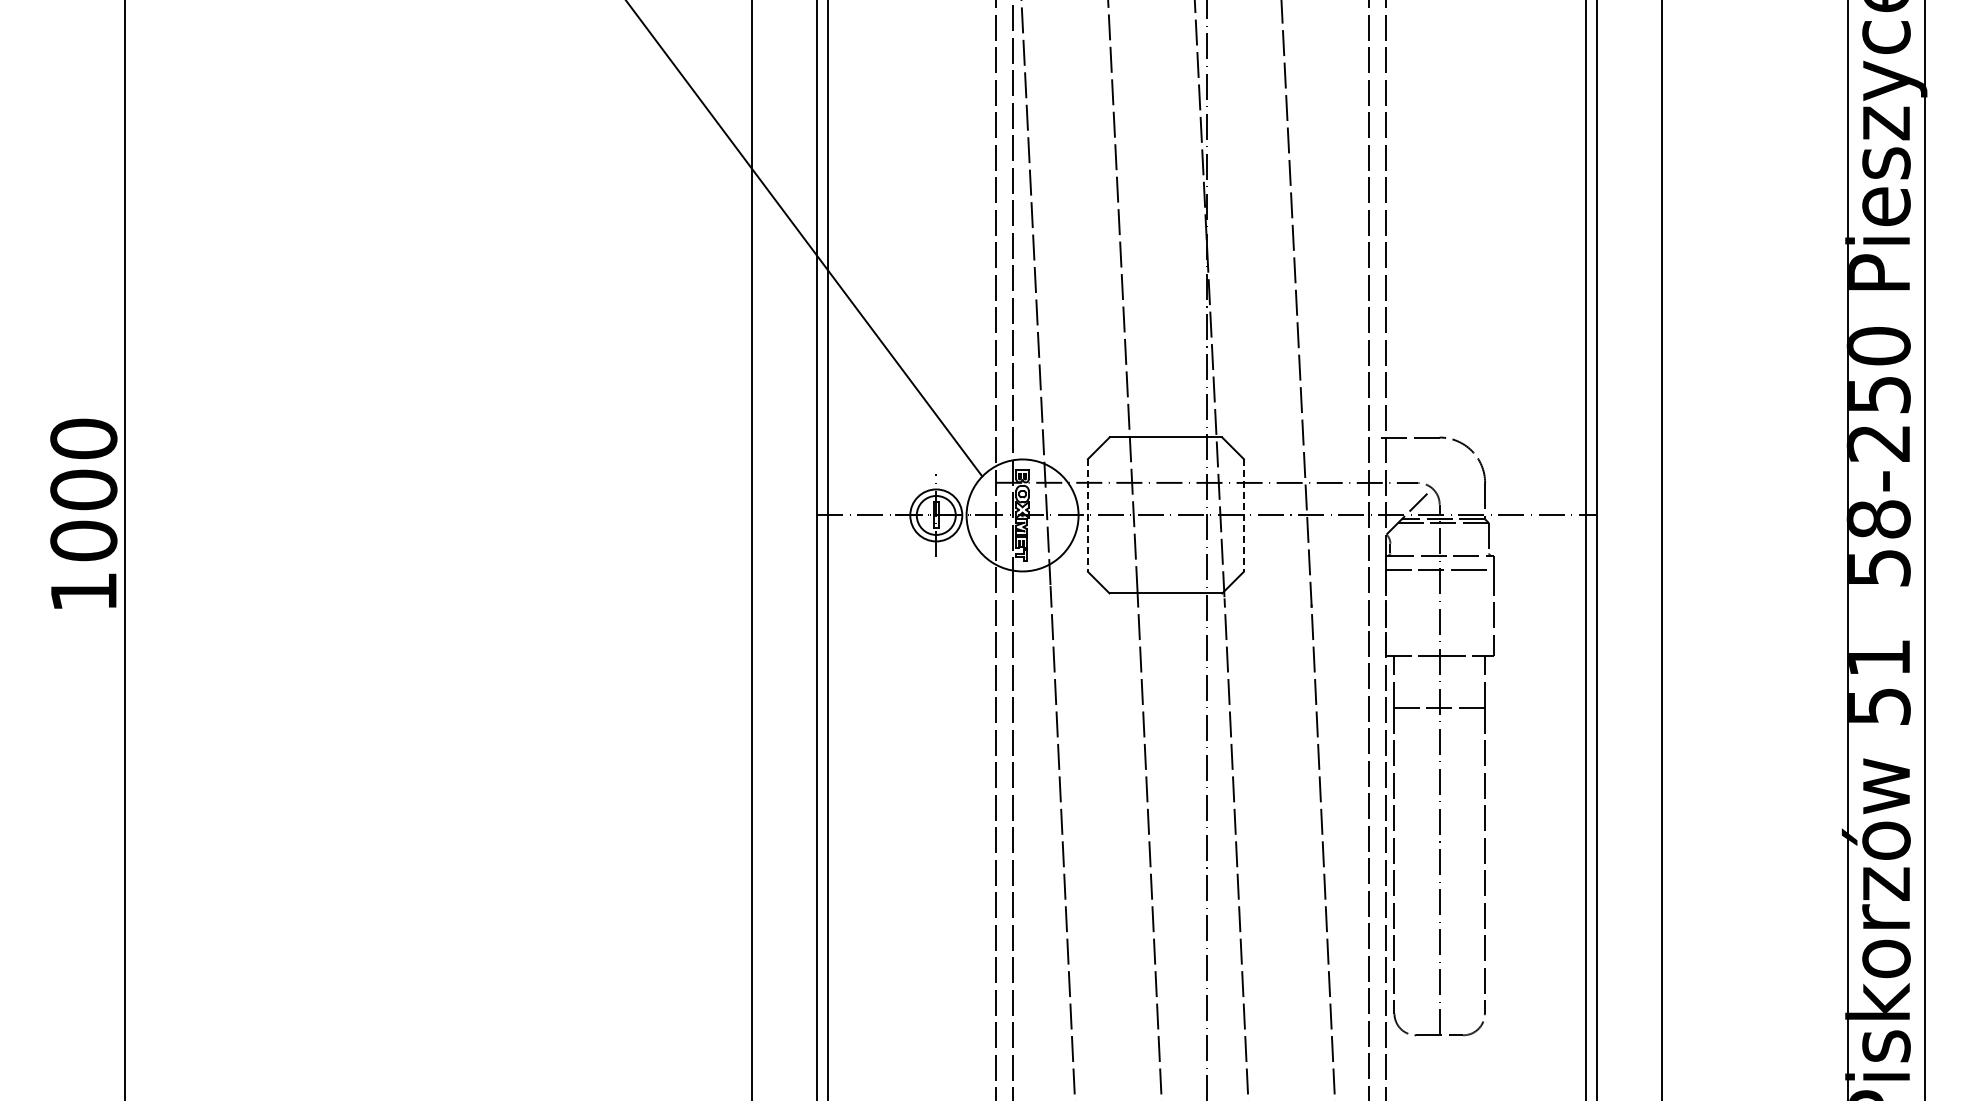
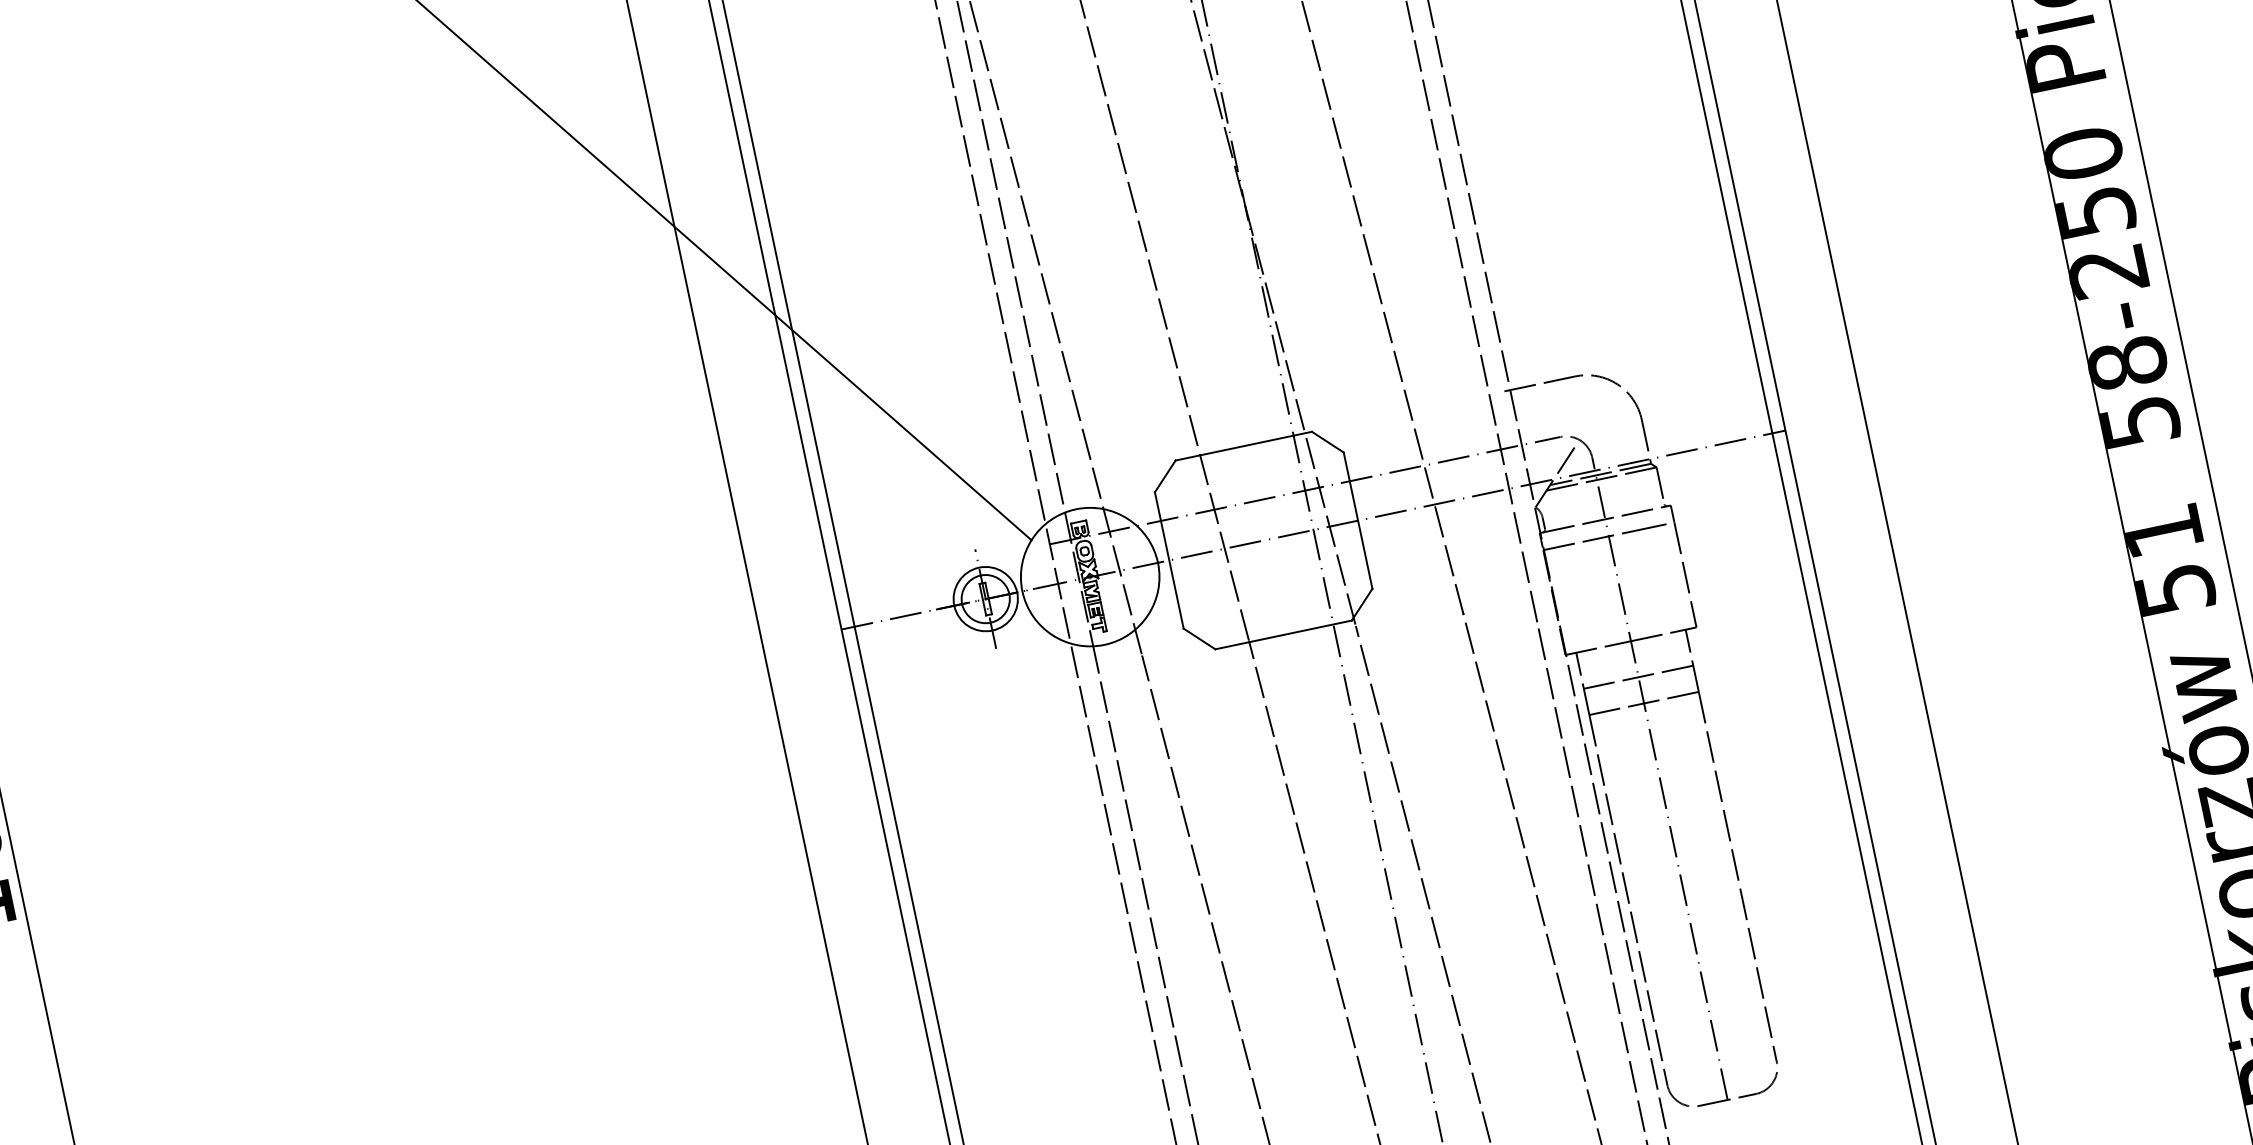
line: (1087, 515) -> (1168, 560), dashed -> solid
line: (1243, 515) -> (1357, 520), dashed -> solid
line: (1439, 686) -> (1638, 677), added

